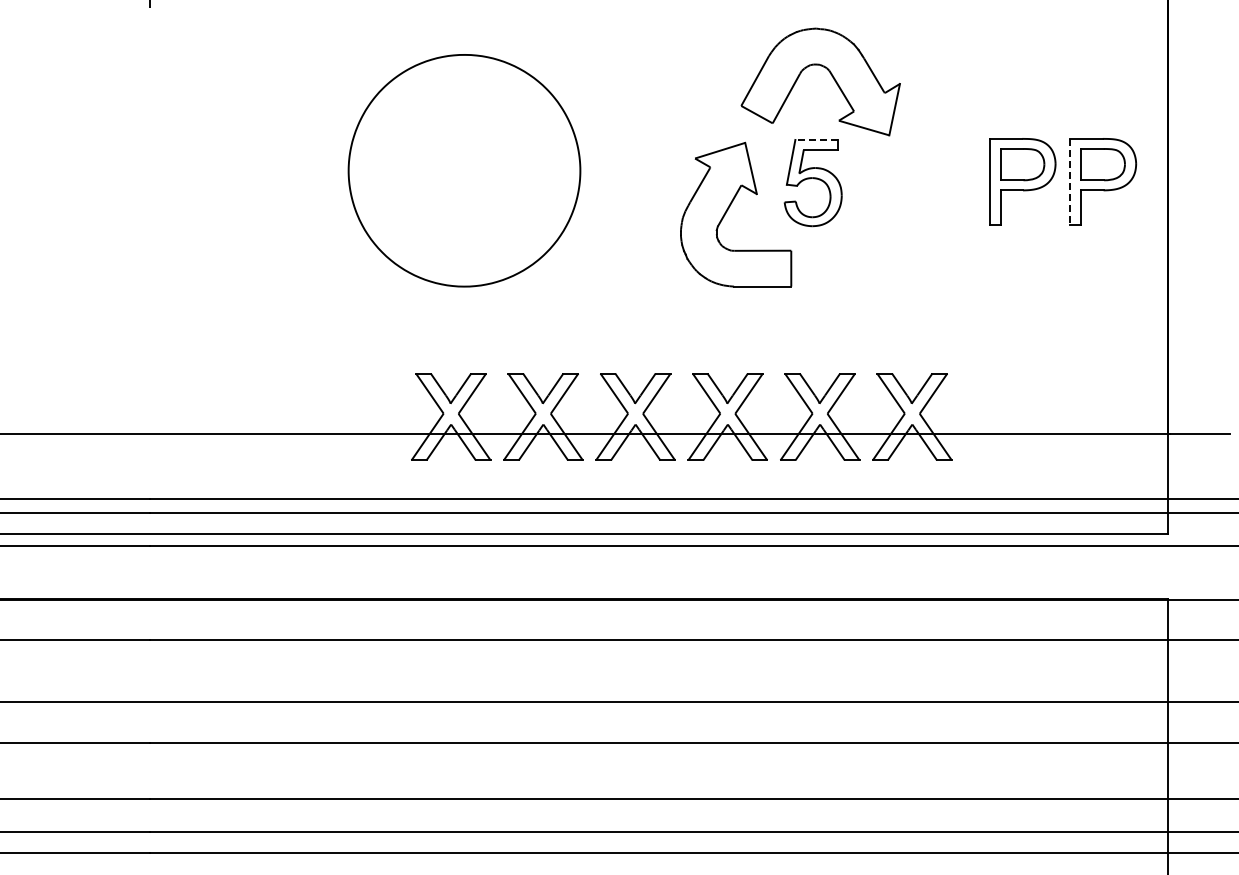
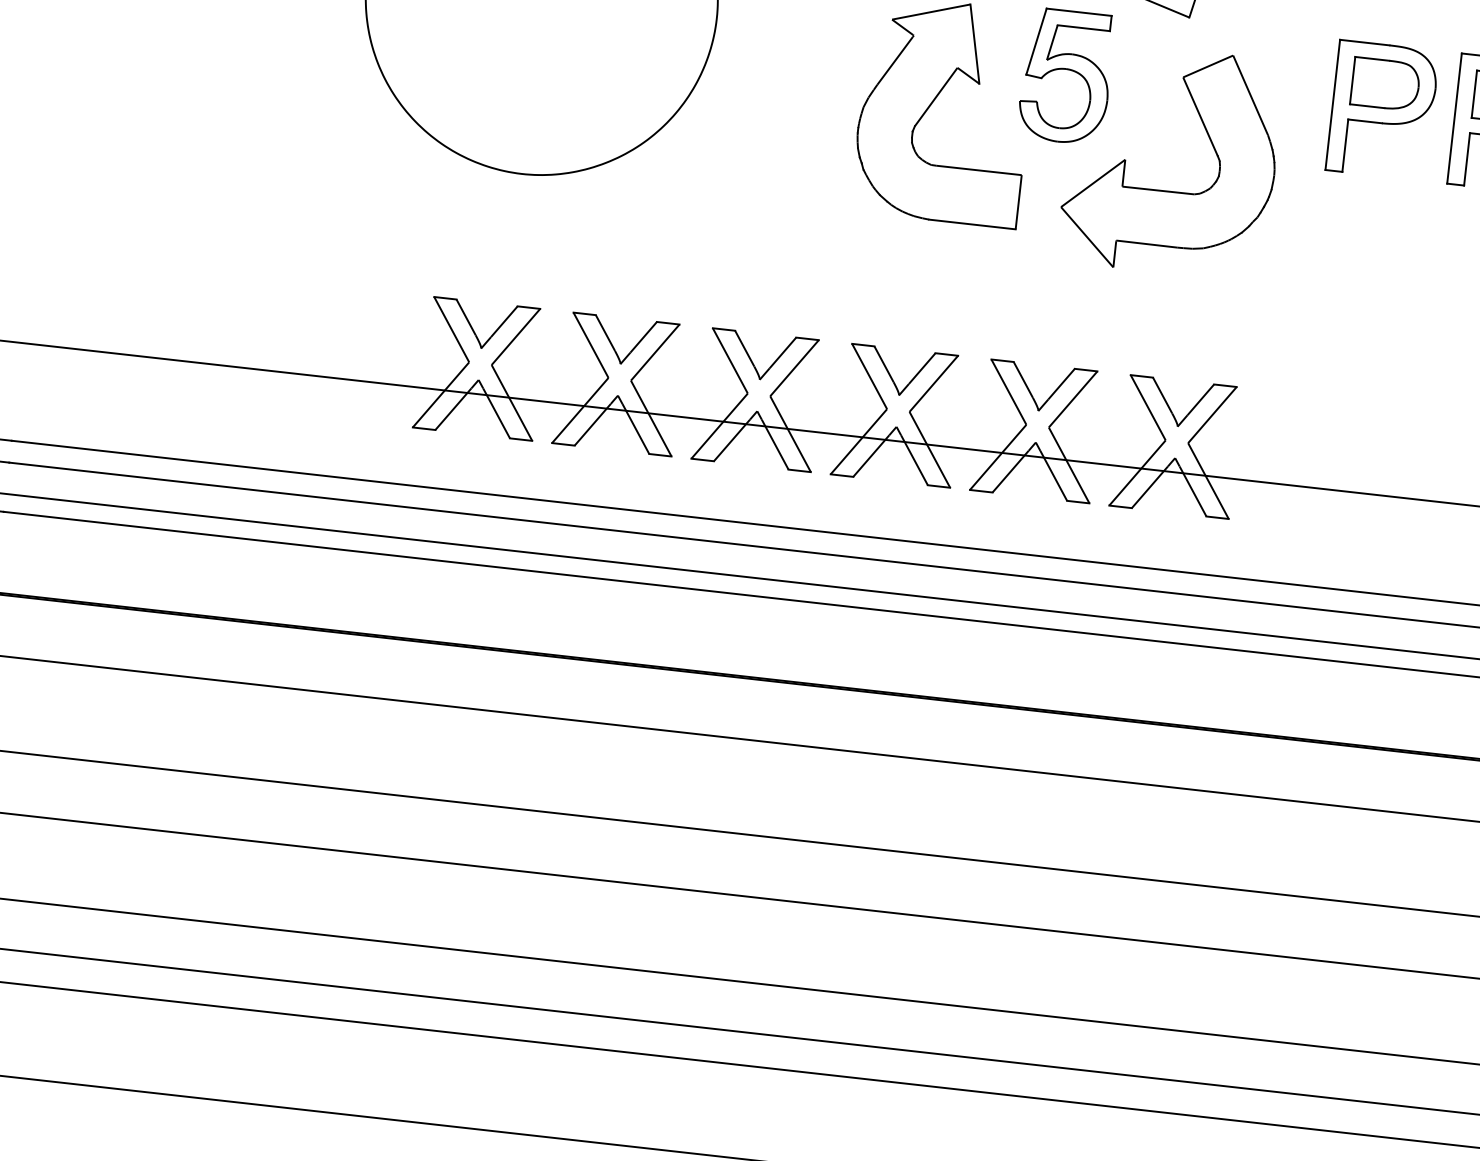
line: (816, 140) -> (1078, 12), dashed -> solid
line: (1070, 182) -> (1454, 119), dashed -> solid
part: (888, 249) -> (1168, 189), added

